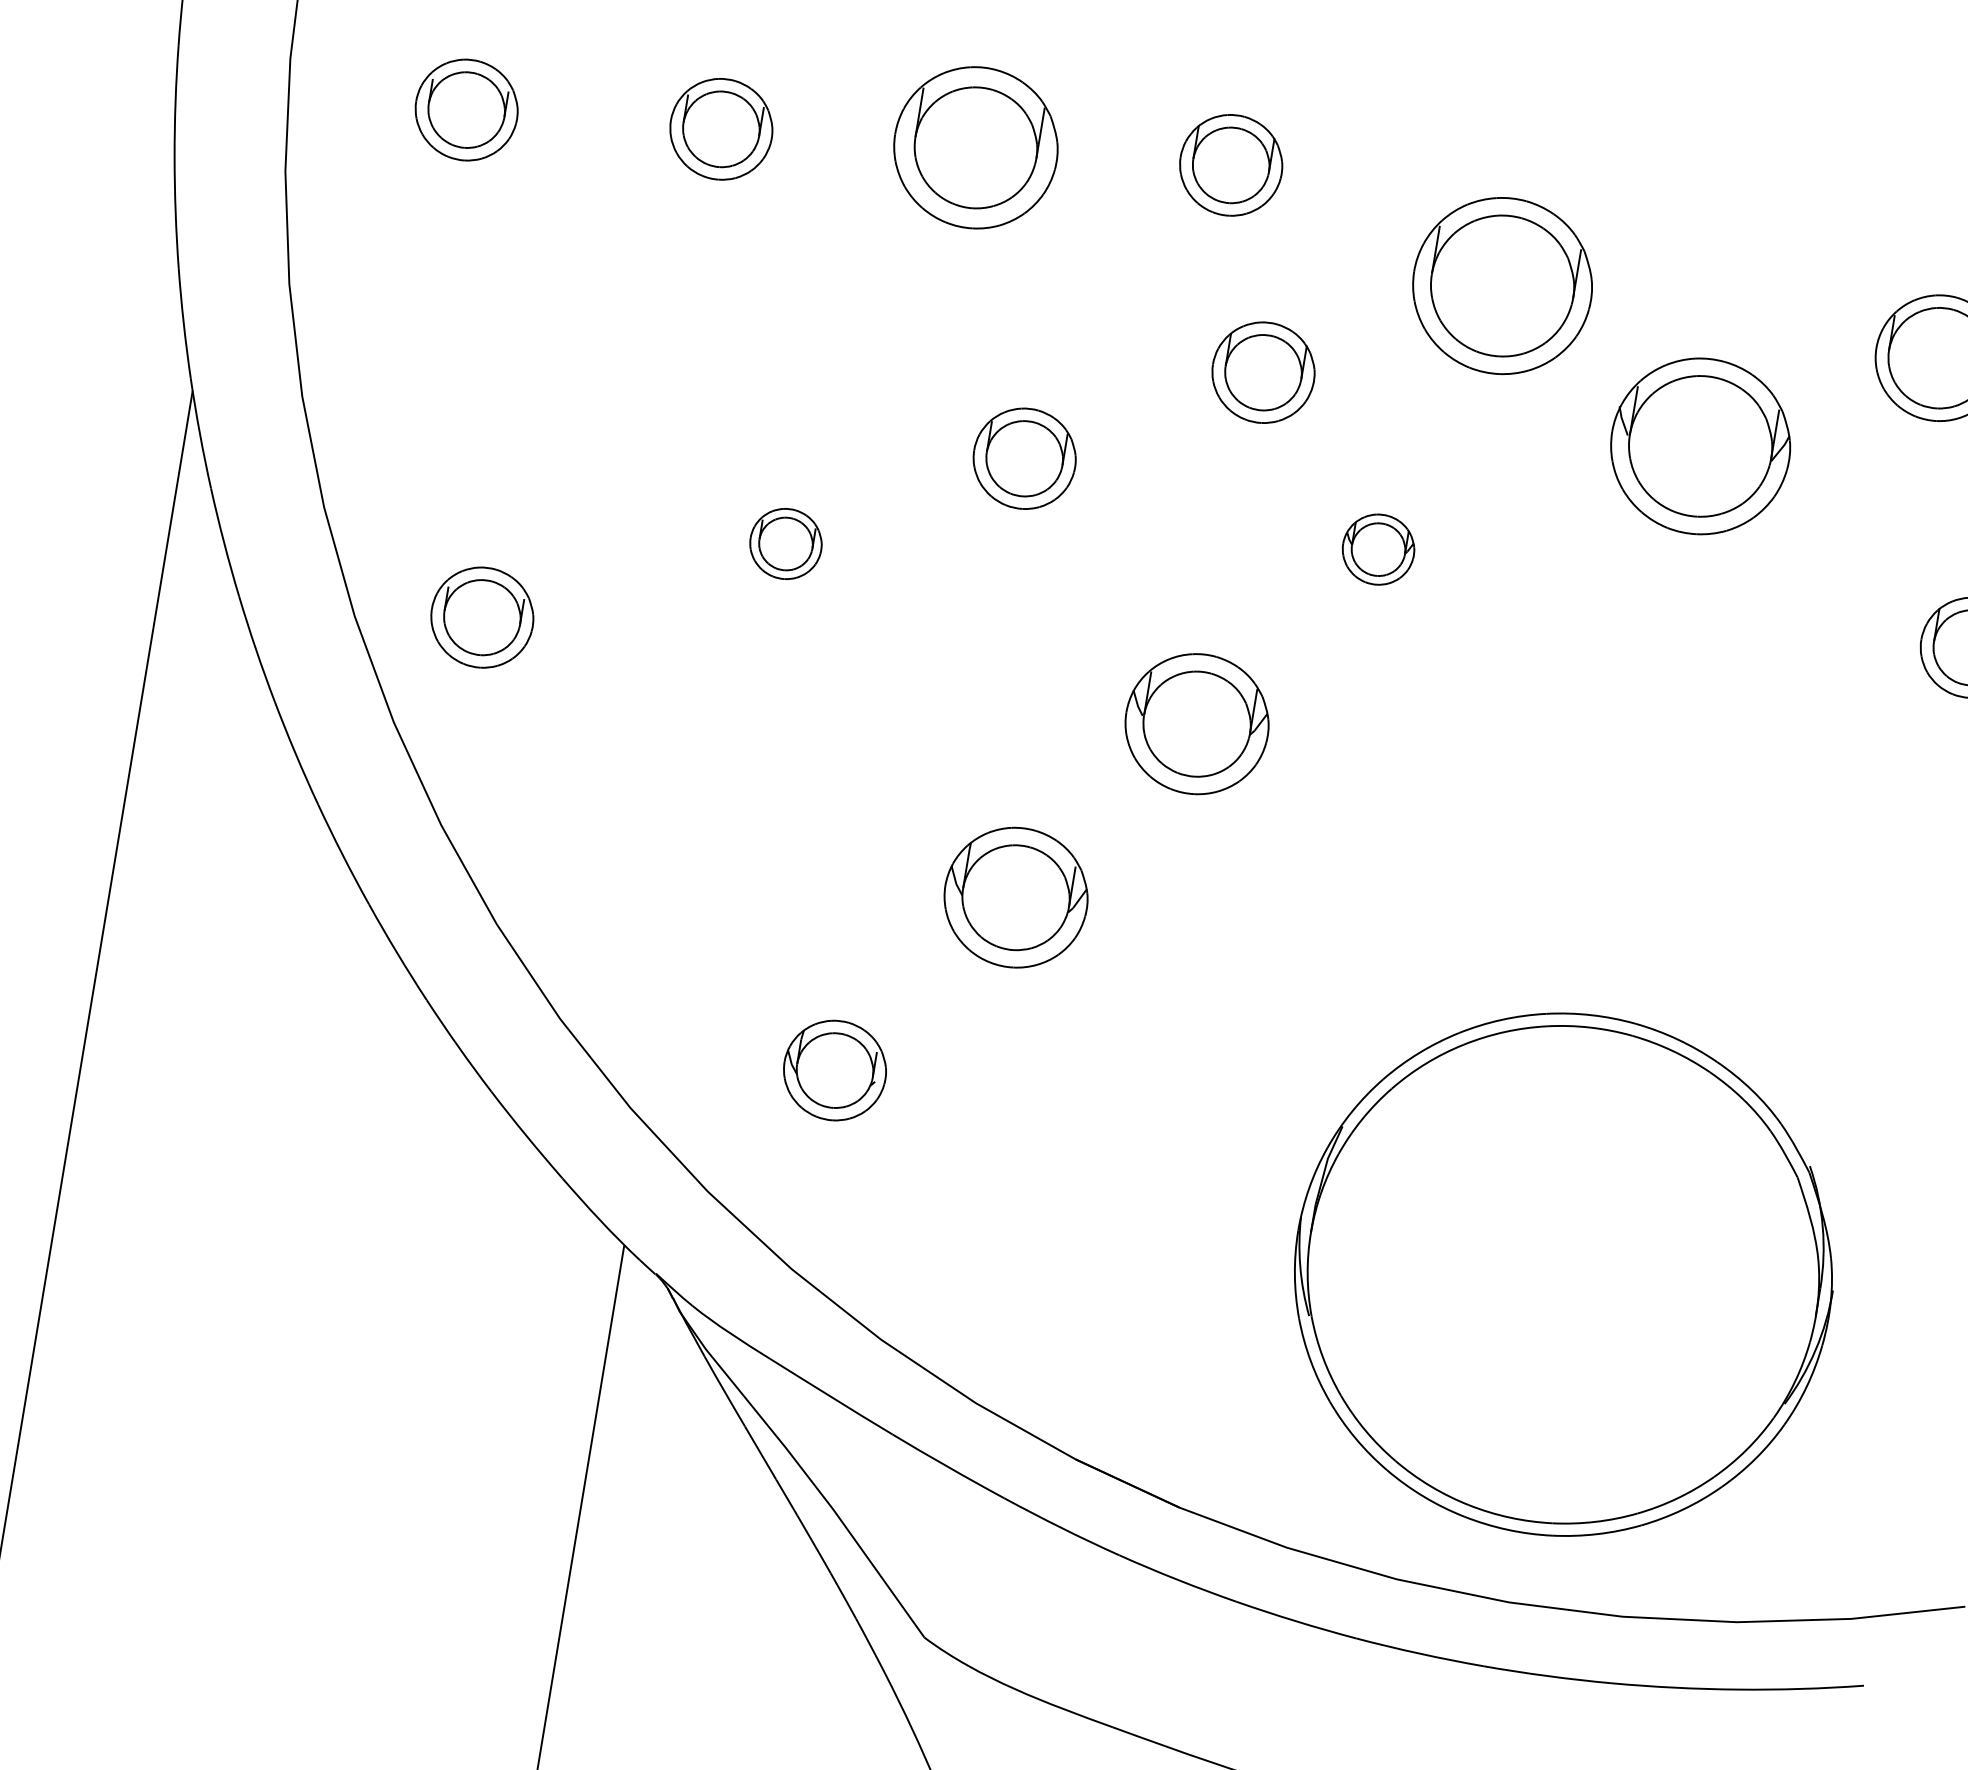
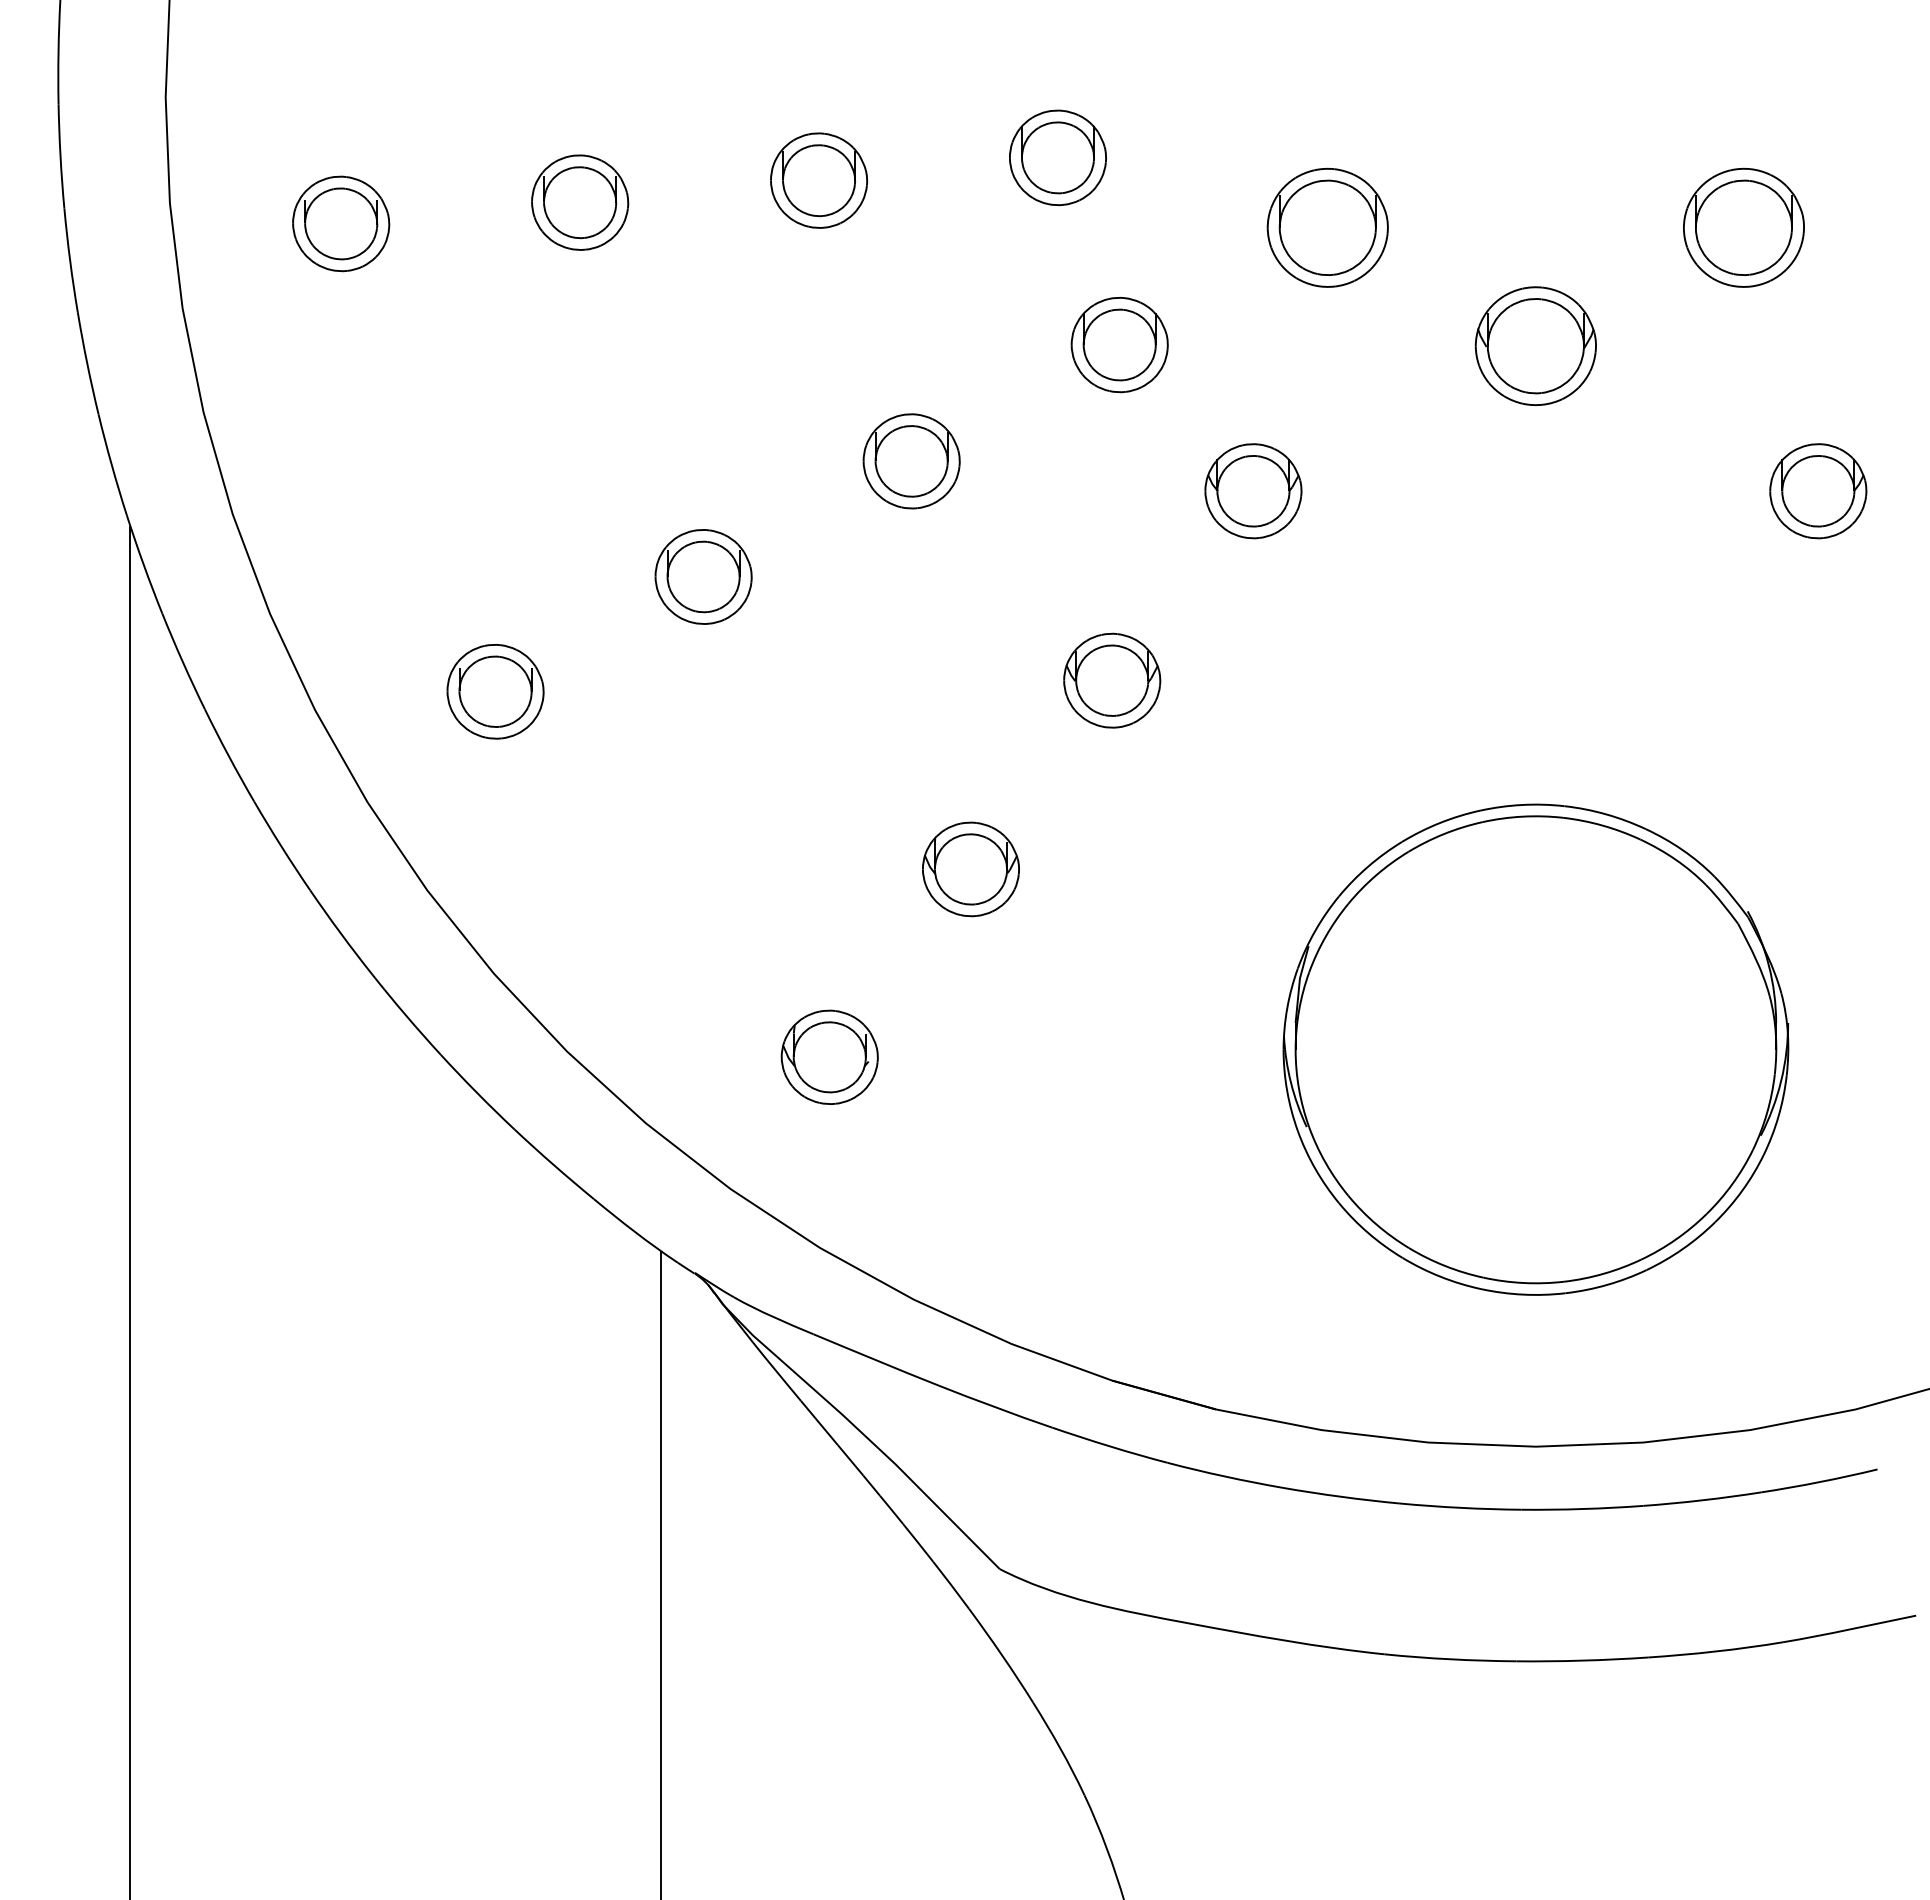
part: (976, 147) -> (819, 180), size x0.62
part: (1502, 285) -> (1327, 227), size x0.71
part: (1700, 445) -> (1535, 345), size x0.71
part: (785, 543) -> (703, 576), size x1.43
part: (1378, 549) -> (1253, 491), size x1.43
part: (482, 617) -> (495, 691), moved
part: (1197, 723) -> (1112, 680), size x0.71
part: (1015, 897) -> (970, 869), size x0.71
part: (1562, 1274) -> (1535, 1049), moved

